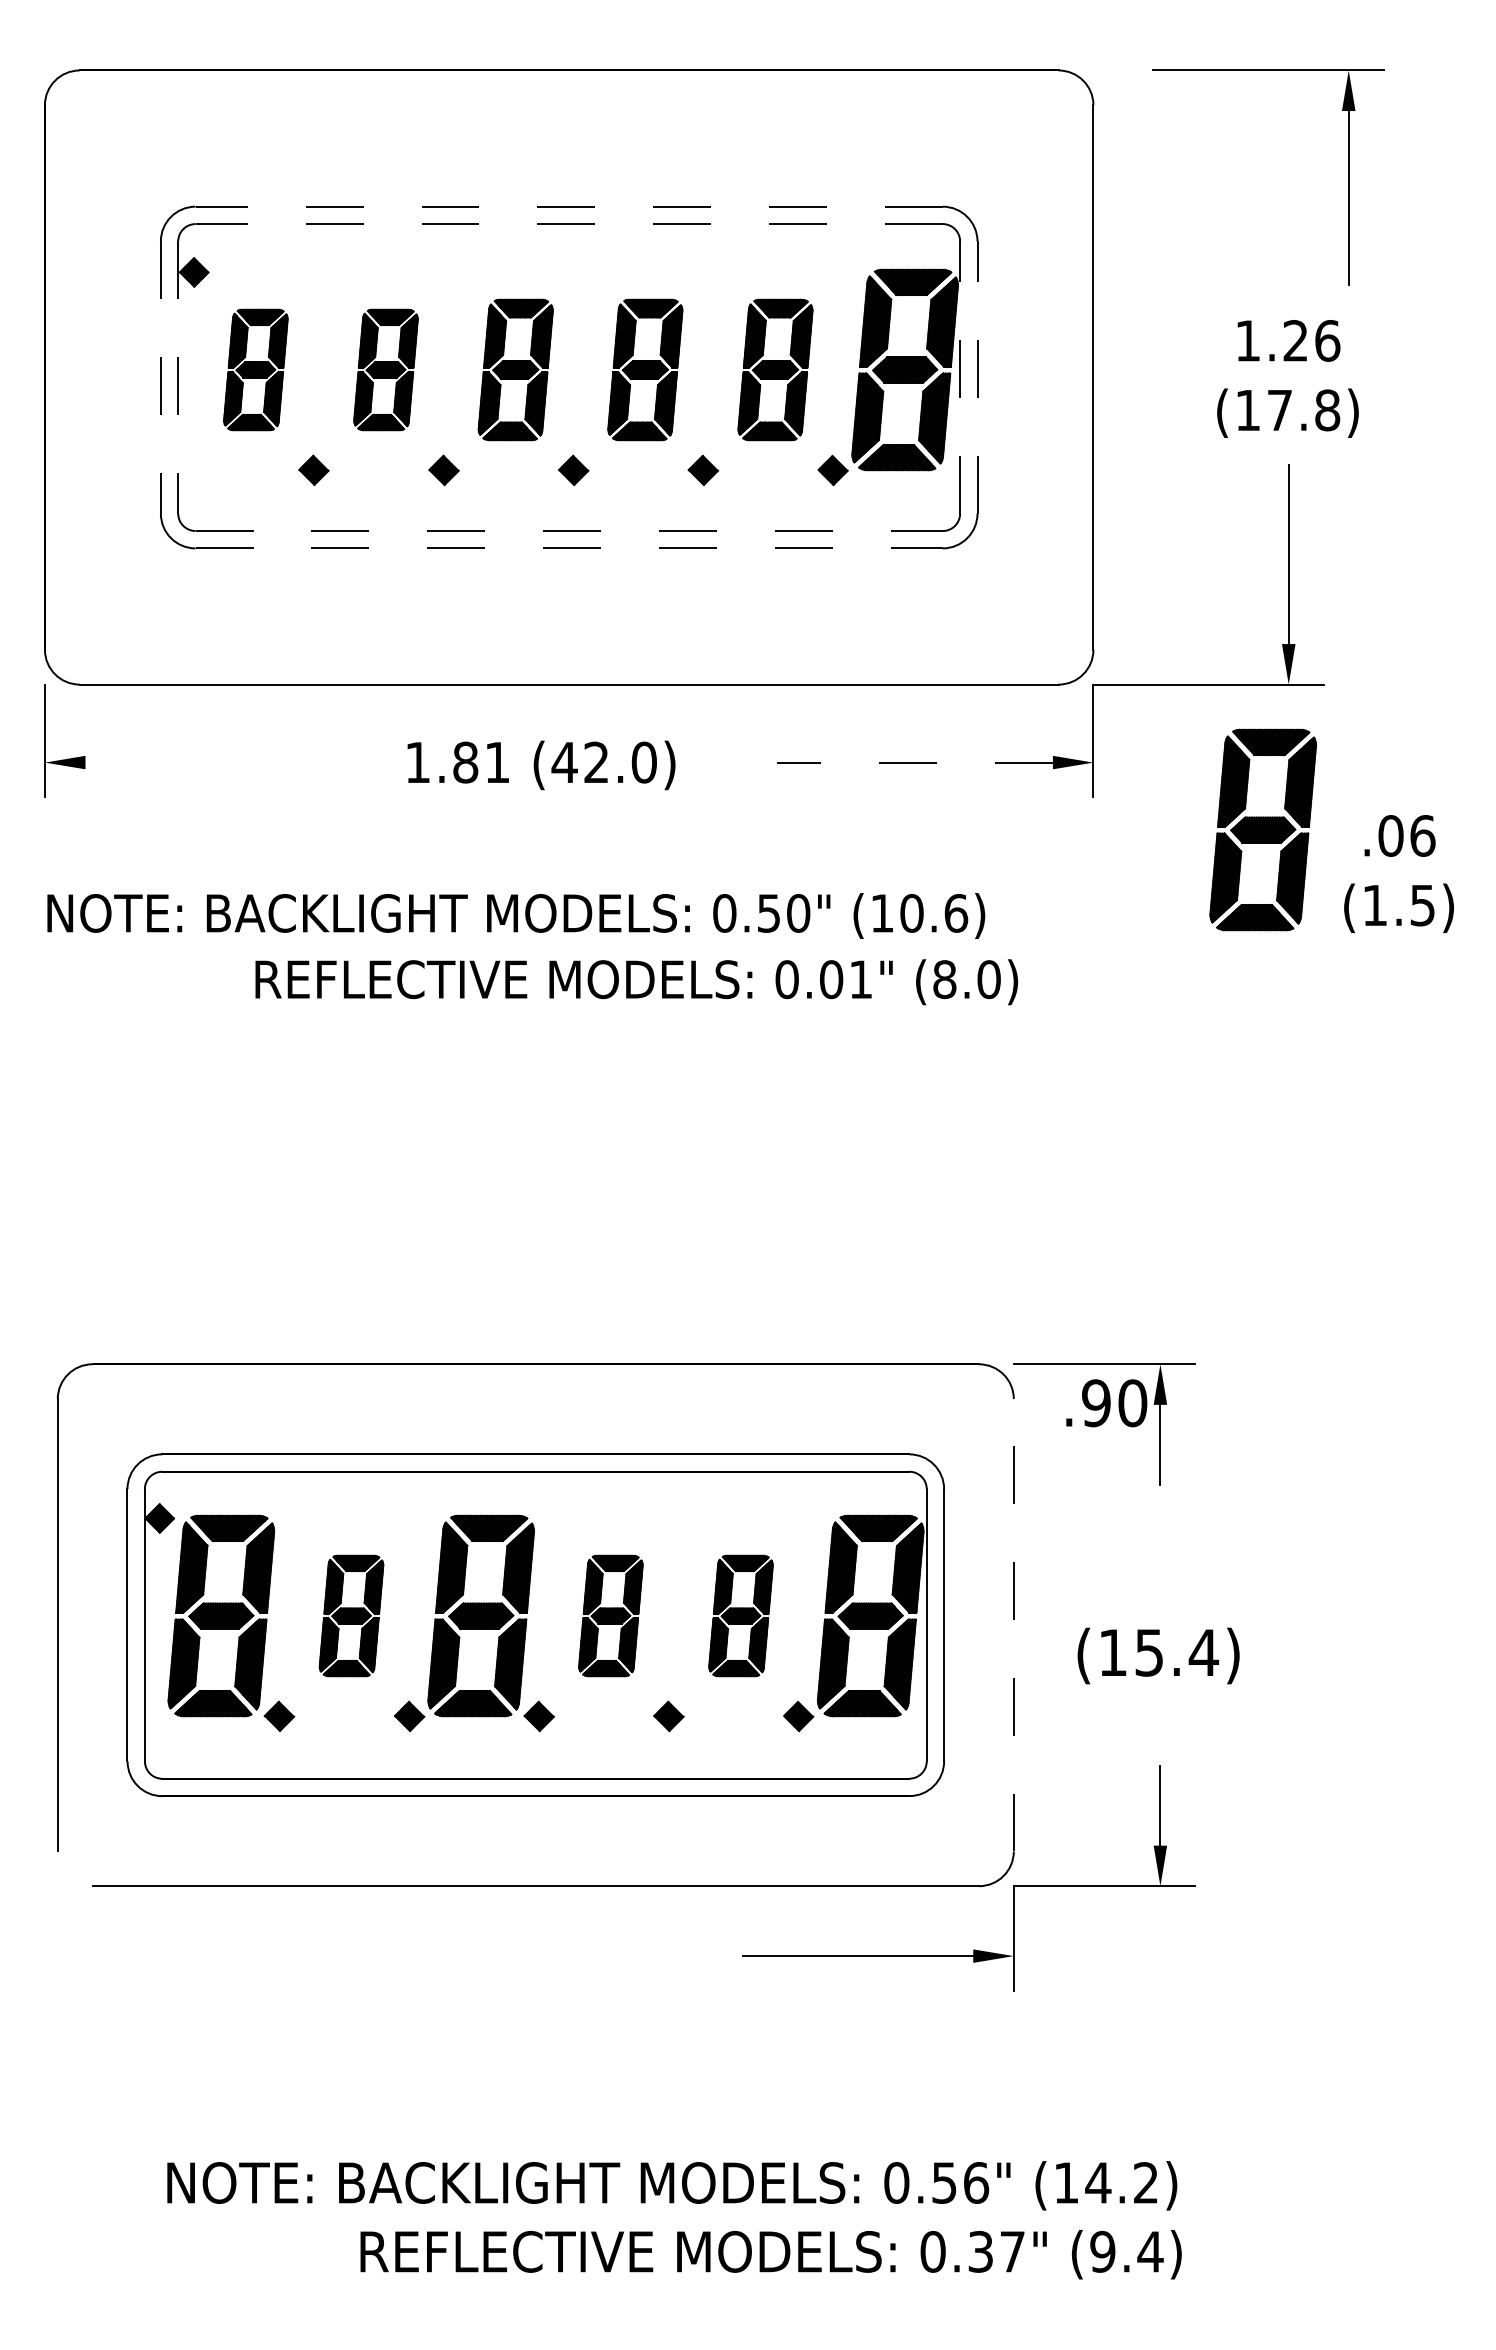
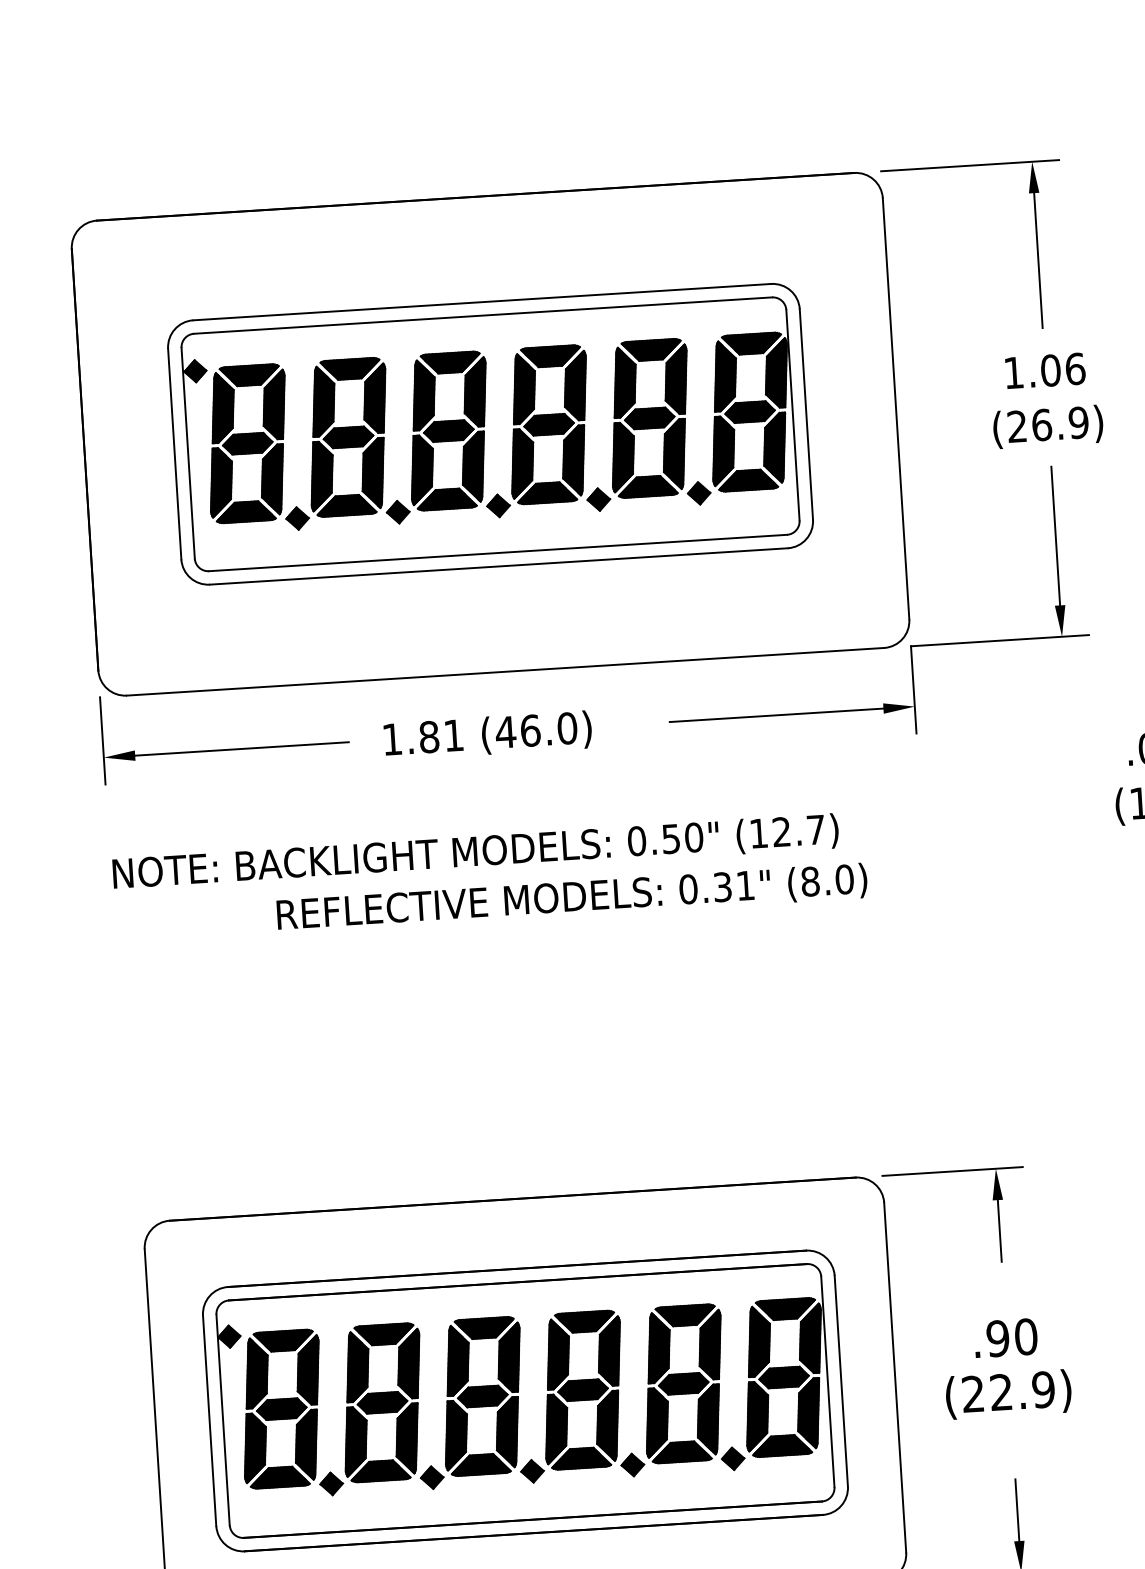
part: (1348, 177) -> (1037, 244), moved
line: (569, 206) -> (482, 301), dashed -> solid
line: (569, 224) -> (483, 315), dashed -> solid
text: (1295, 340) -> (1050, 370), 1.26 -> 1.06
part: (255, 369) -> (247, 443), size x1.67
part: (385, 369) -> (348, 437), size x1.67
part: (515, 369) -> (448, 430), size x1.43
part: (645, 369) -> (549, 424), size x1.43
part: (775, 369) -> (649, 418), size x1.43
line: (960, 377) -> (793, 415), dashed -> solid
line: (977, 377) -> (806, 414), dashed -> solid
line: (160, 378) -> (174, 454), dashed -> solid
line: (178, 378) -> (188, 454), dashed -> solid
text: (1288, 410) -> (1048, 424), (17.8) -> (26.9)
line: (569, 531) -> (498, 553), dashed -> solid
line: (569, 548) -> (499, 566), dashed -> solid
line: (223, 762) -> (241, 748), added
text: (596, 762) -> (530, 730), (42.0) -> (46.0)
line: (914, 762) -> (776, 715), dashed -> solid
part: (1262, 829) -> (1048, 750), removed
text: (934, 913) -> (799, 831), (10.6) -> (12.7)
text: (831, 979) -> (722, 887), 0.01" -> 0.31"
text: (1106, 1403) -> (1005, 1338), moved
part: (351, 1615) -> (382, 1402), size x1.67
part: (610, 1615) -> (582, 1389), size x1.67
part: (740, 1615) -> (683, 1383), size x1.67
line: (1013, 1624) -> (894, 1377), dashed -> solid
text: (1159, 1652) -> (1009, 1391), (15.4) -> (22.9)

